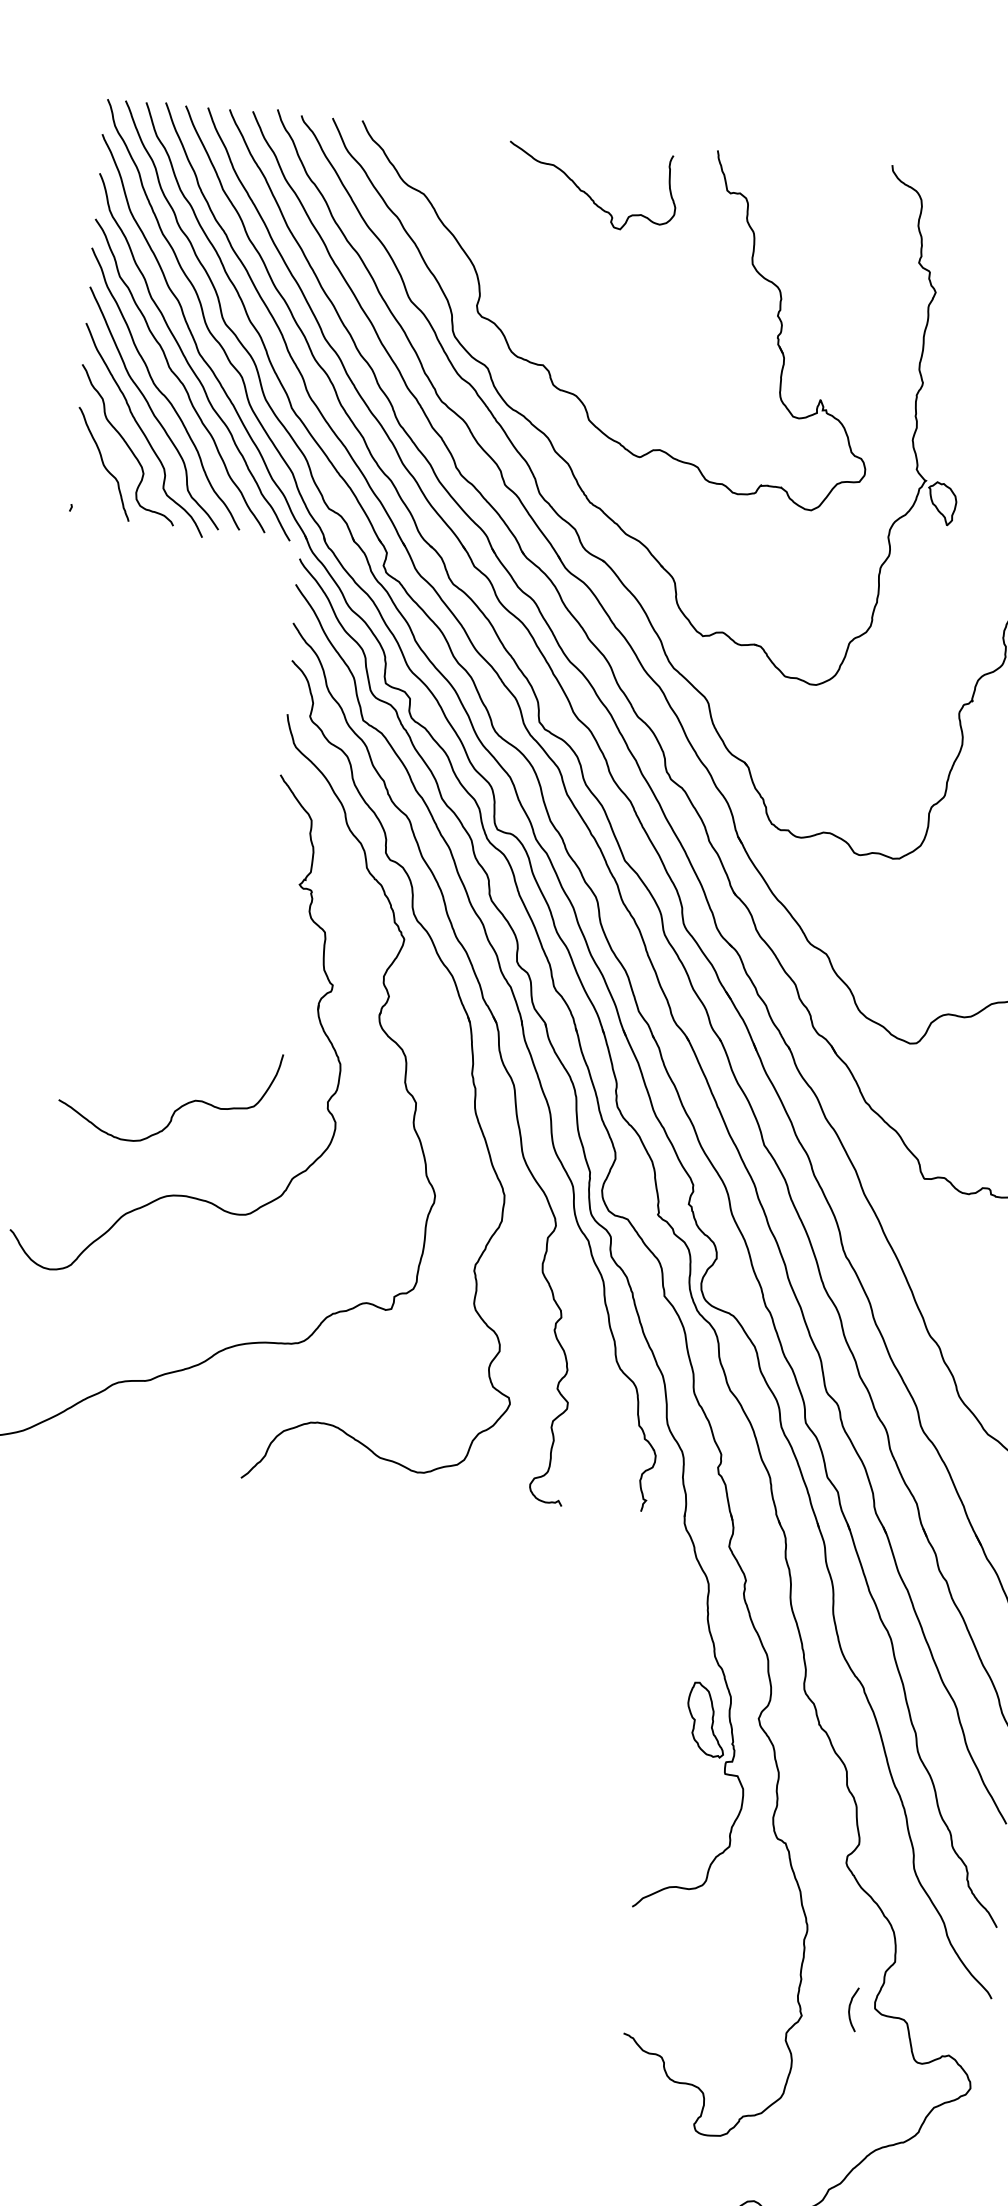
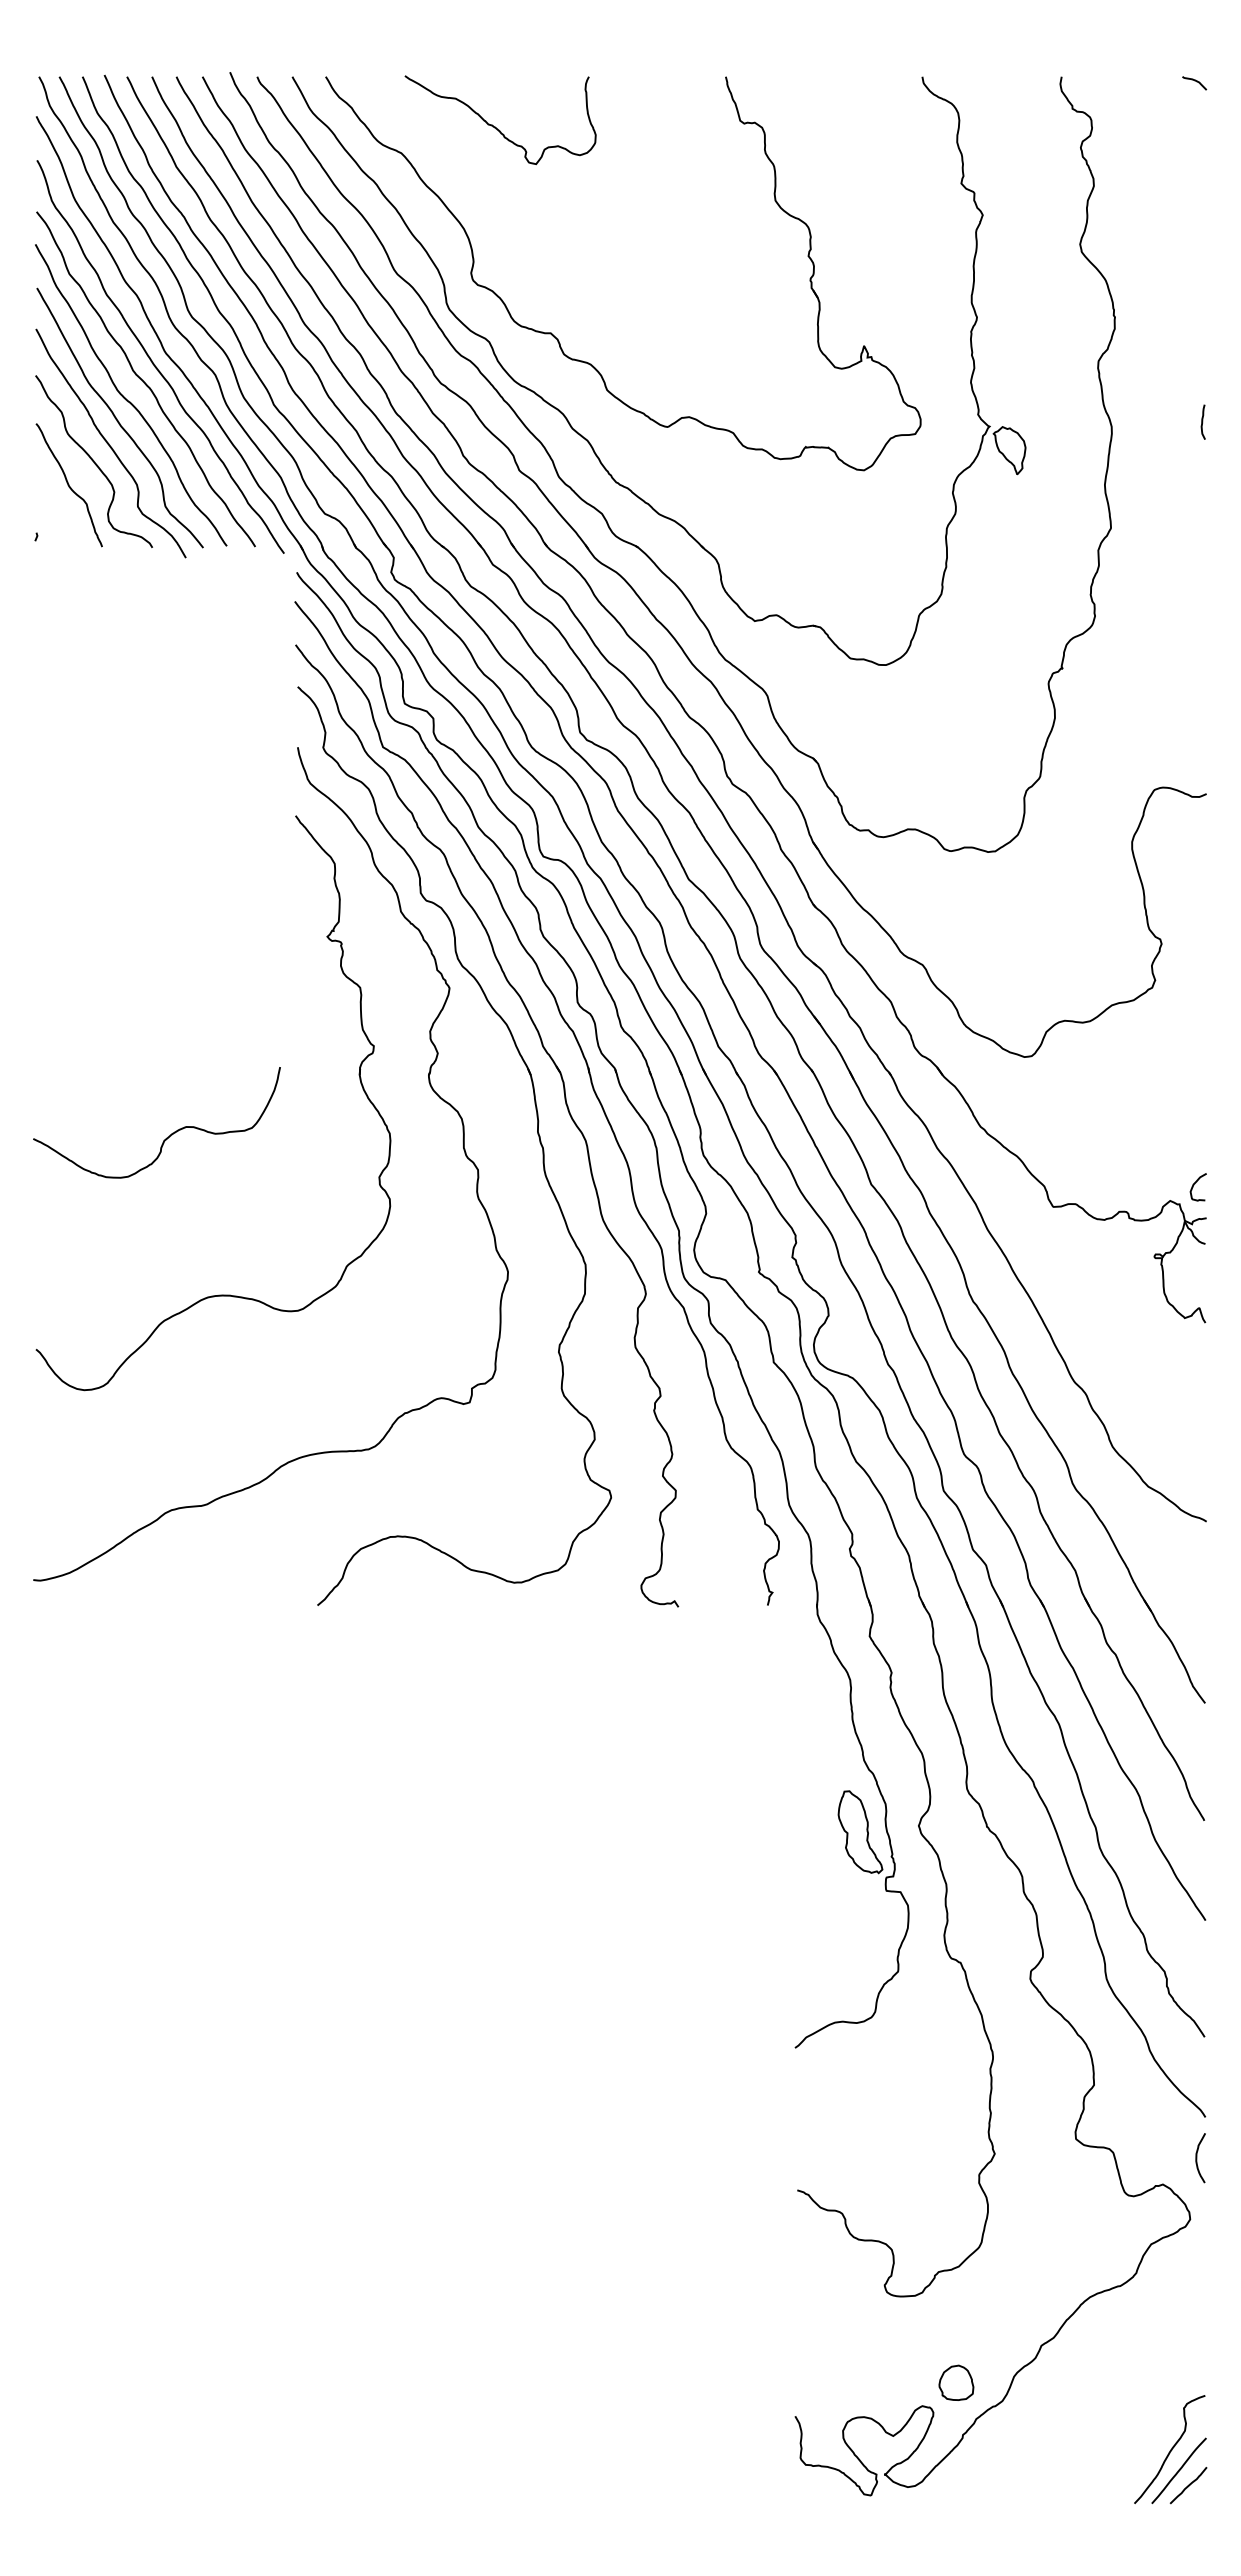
curve: (586, 192) -> (495, 126), moved
curve: (177, 1108) -> (166, 1137), moved
curve: (850, 2009) -> (1197, 2158), moved

